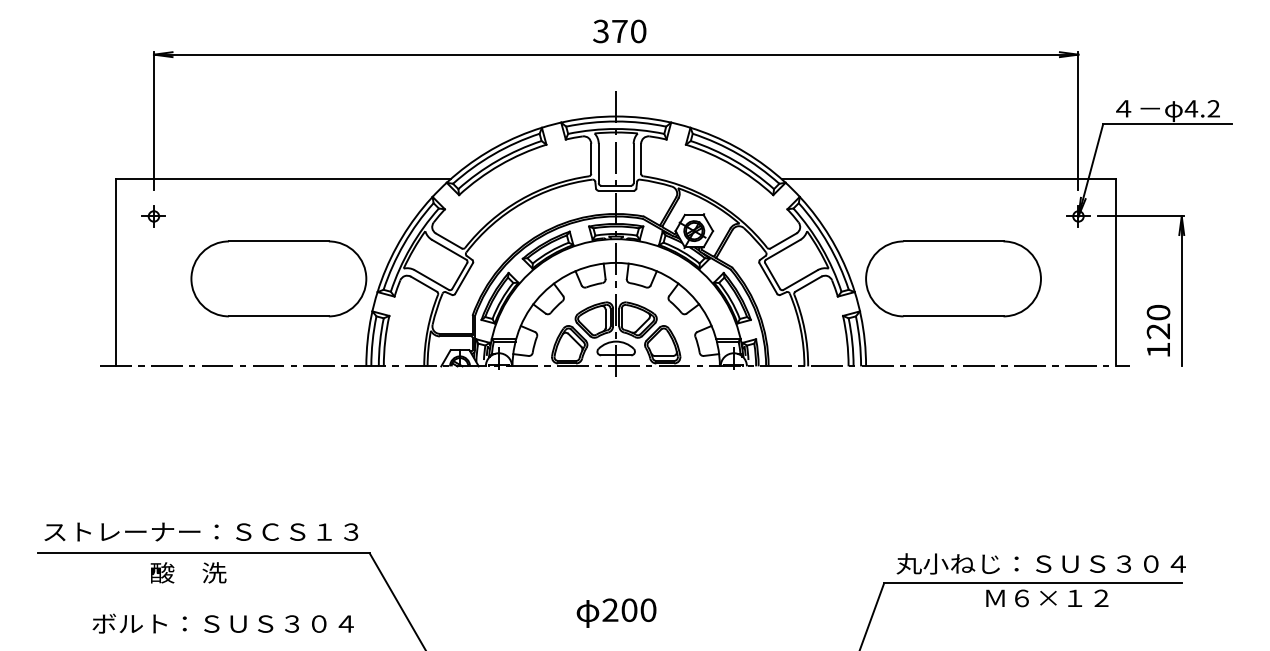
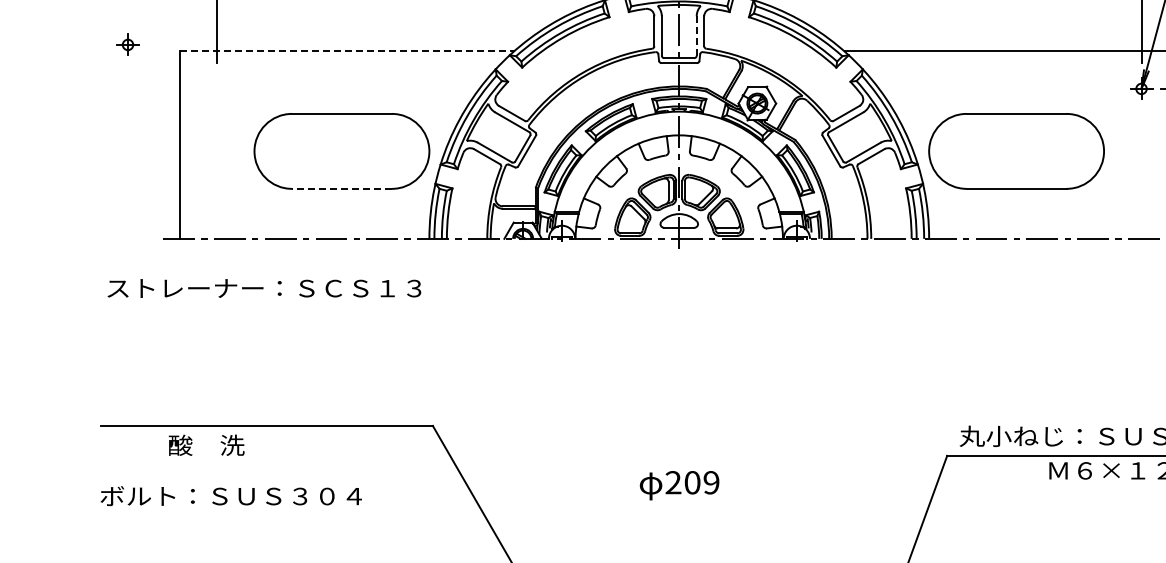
line: (633, 163) -> (696, 35), solid -> dashed
line: (284, 178) -> (347, 50), solid -> dashed
part: (153, 216) -> (127, 44), moved
line: (278, 316) -> (341, 188), solid -> dashed
text: (201, 531) -> (264, 287), moved
text: (188, 572) -> (206, 444), moved
text: (648, 609) -> (711, 481), 200 -> 209
text: (222, 623) -> (230, 495), moved

